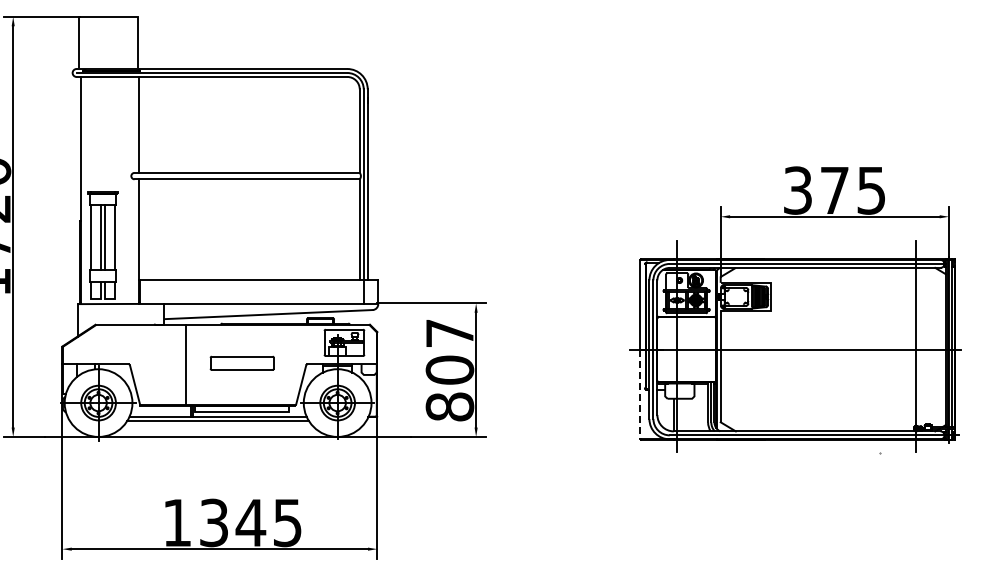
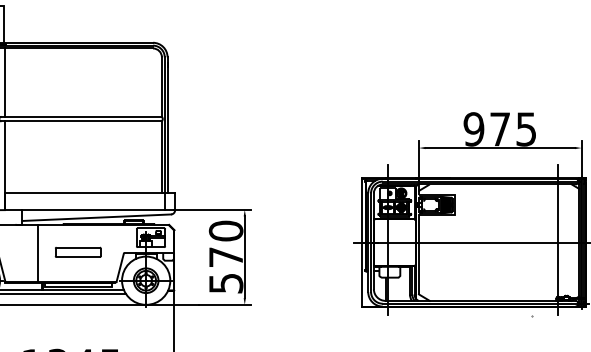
text: (797, 190) -> (473, 129), 375 -> 975
text: (449, 369) -> (225, 256), 807 -> 570
line: (640, 394) -> (361, 274), dashed -> solid

